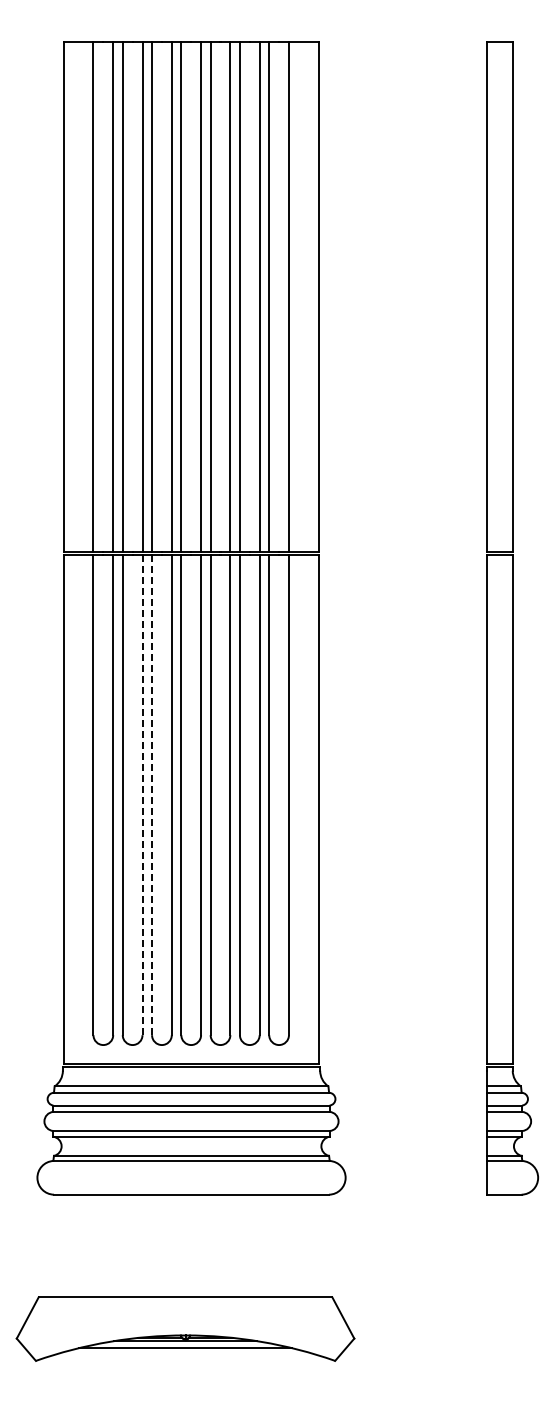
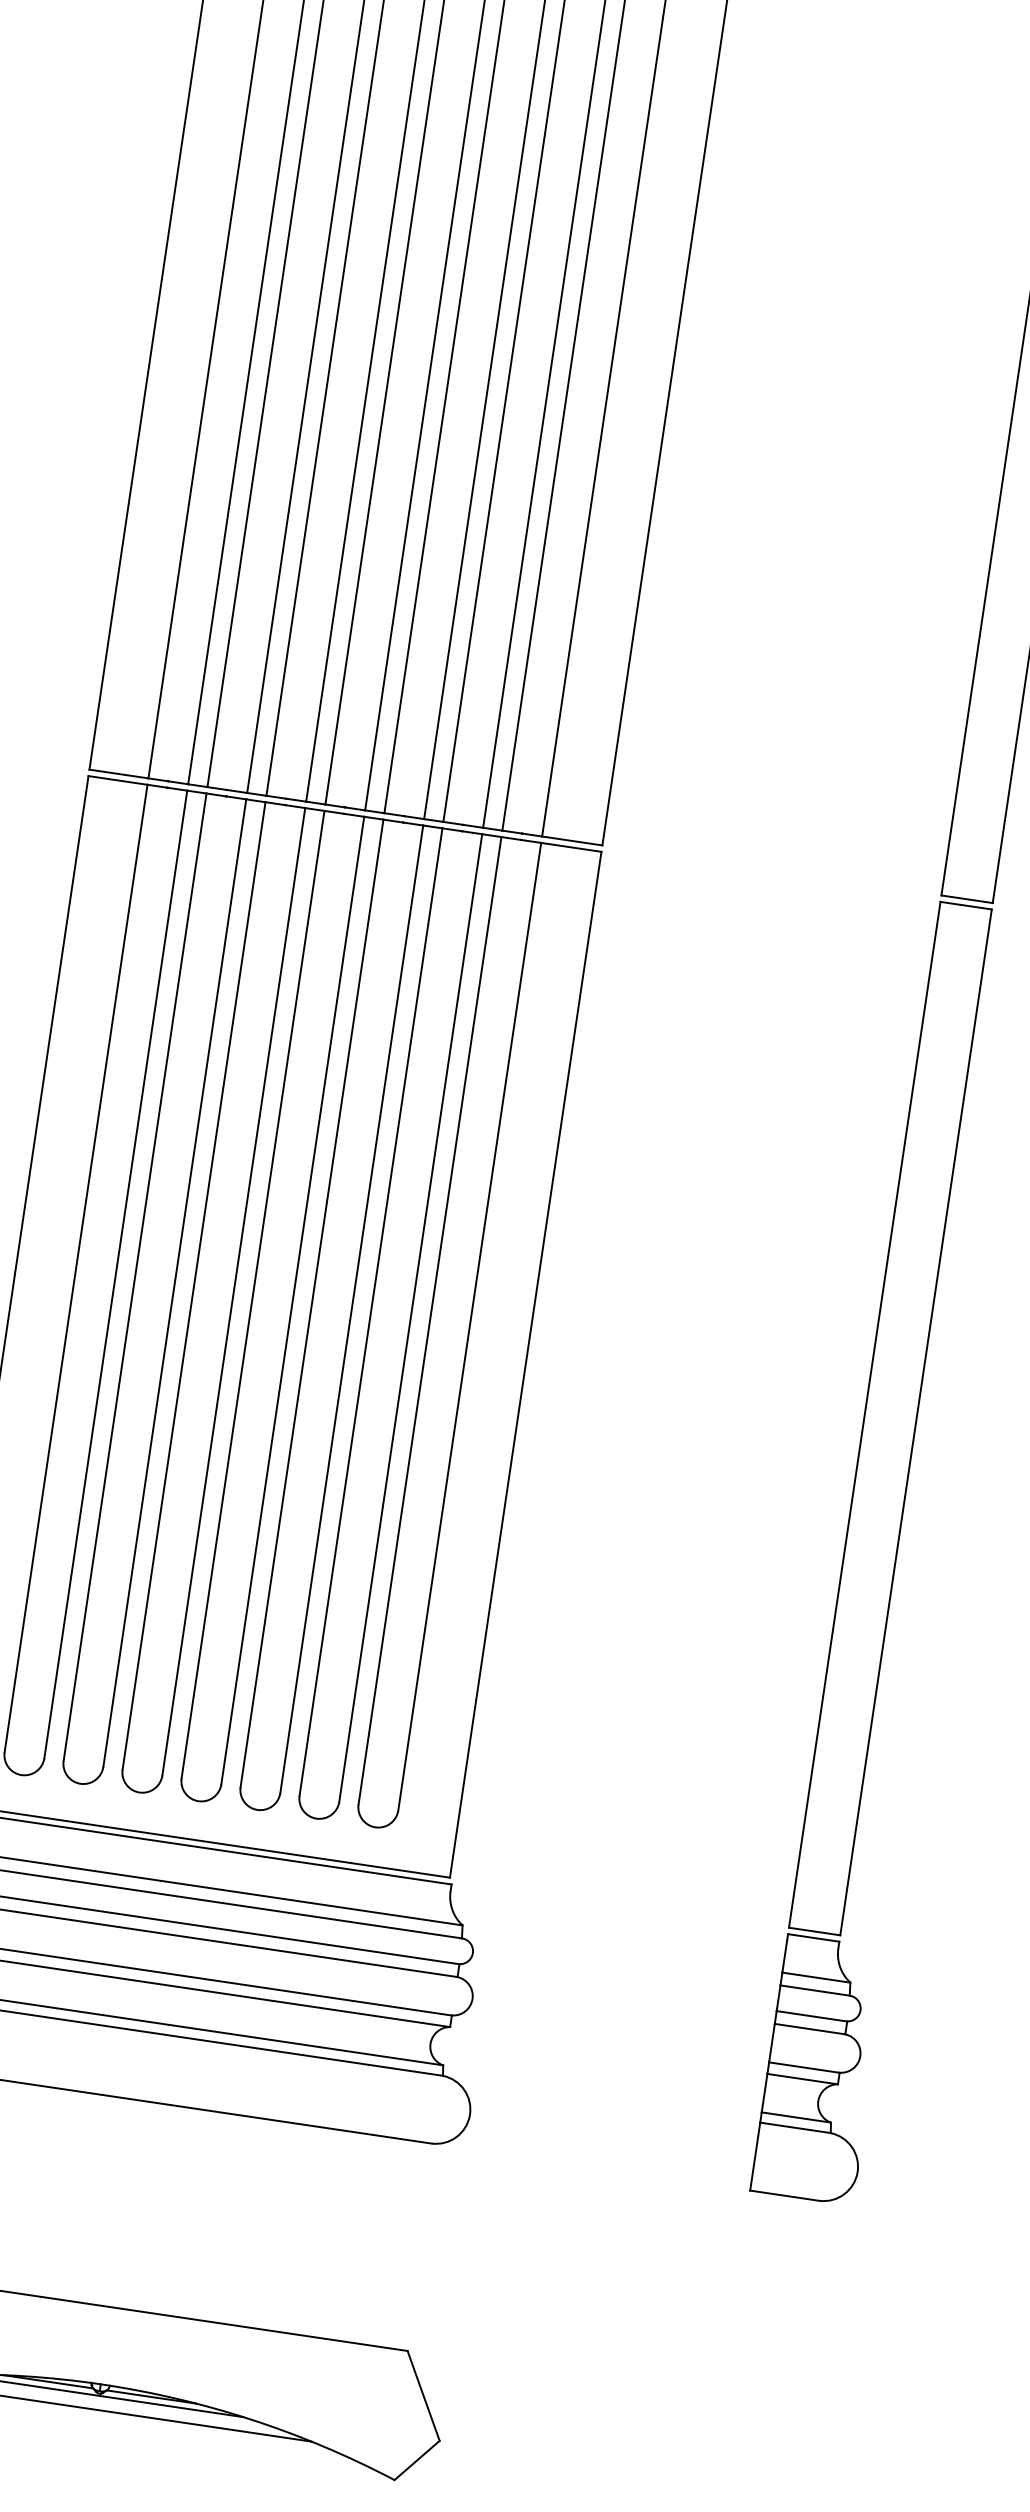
line: (142, 794) -> (174, 1282), dashed -> solid
line: (152, 795) -> (194, 1287), dashed -> solid

